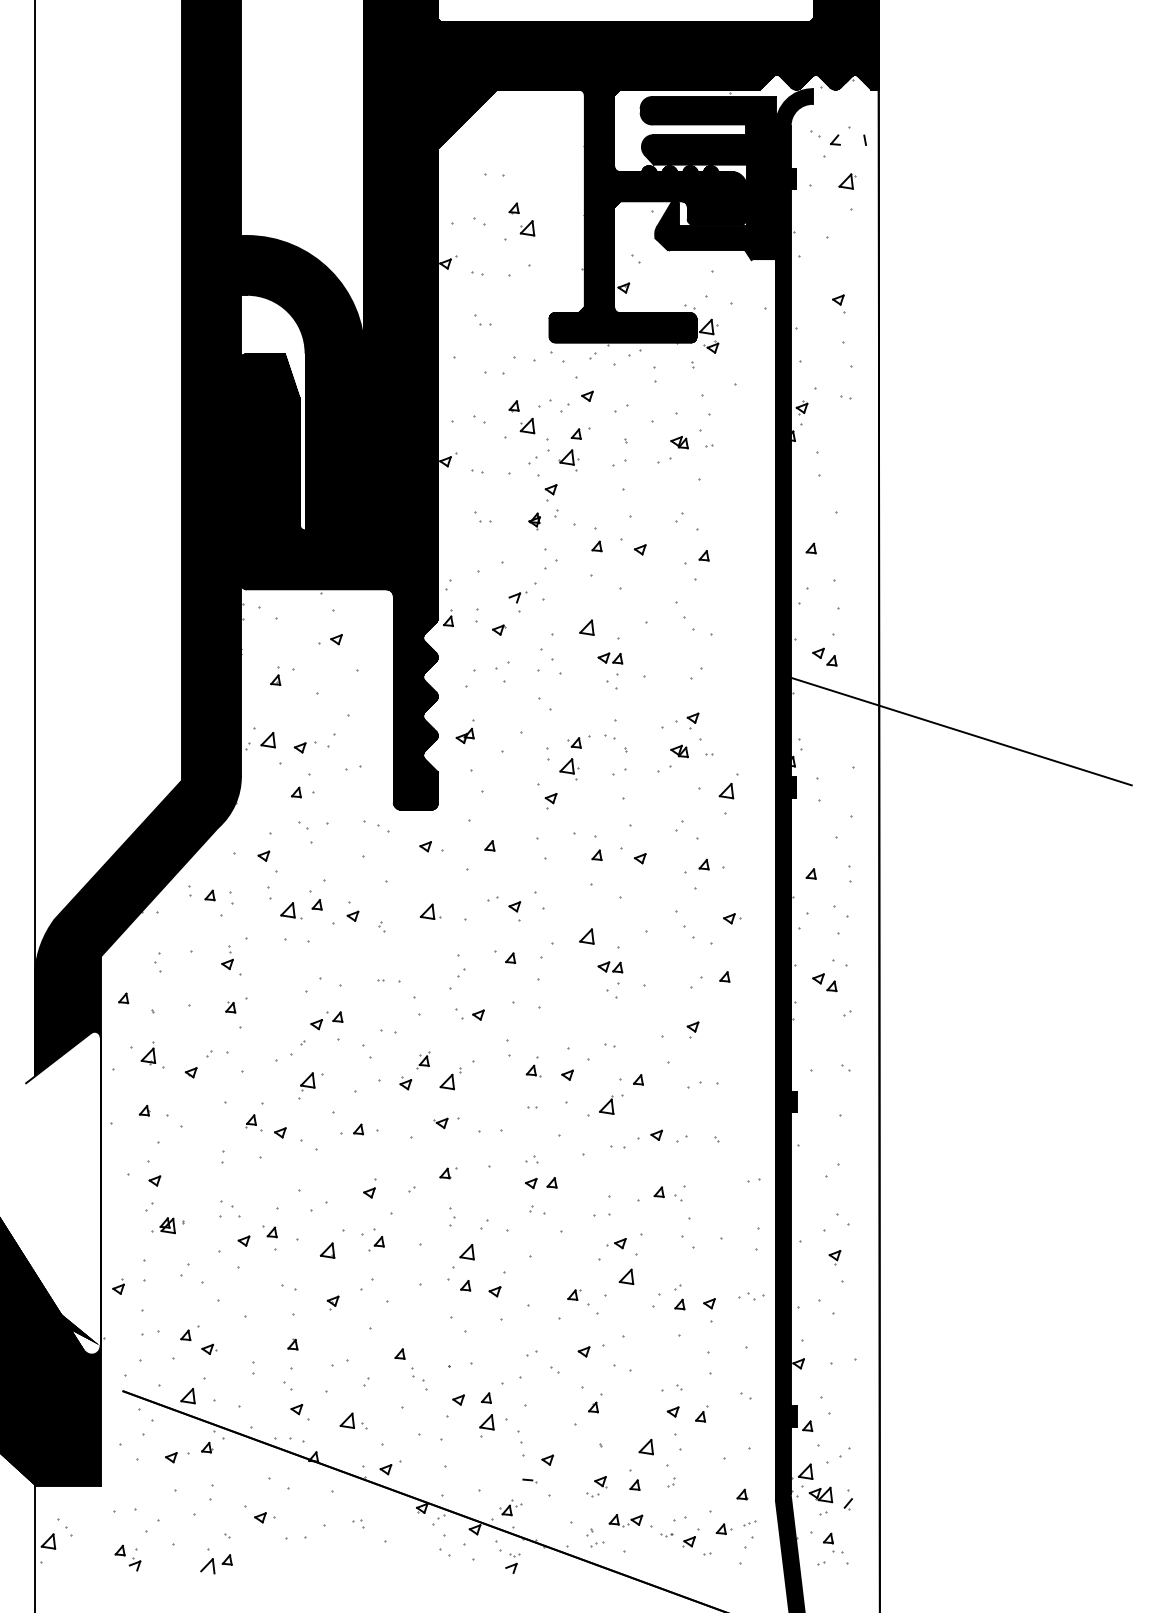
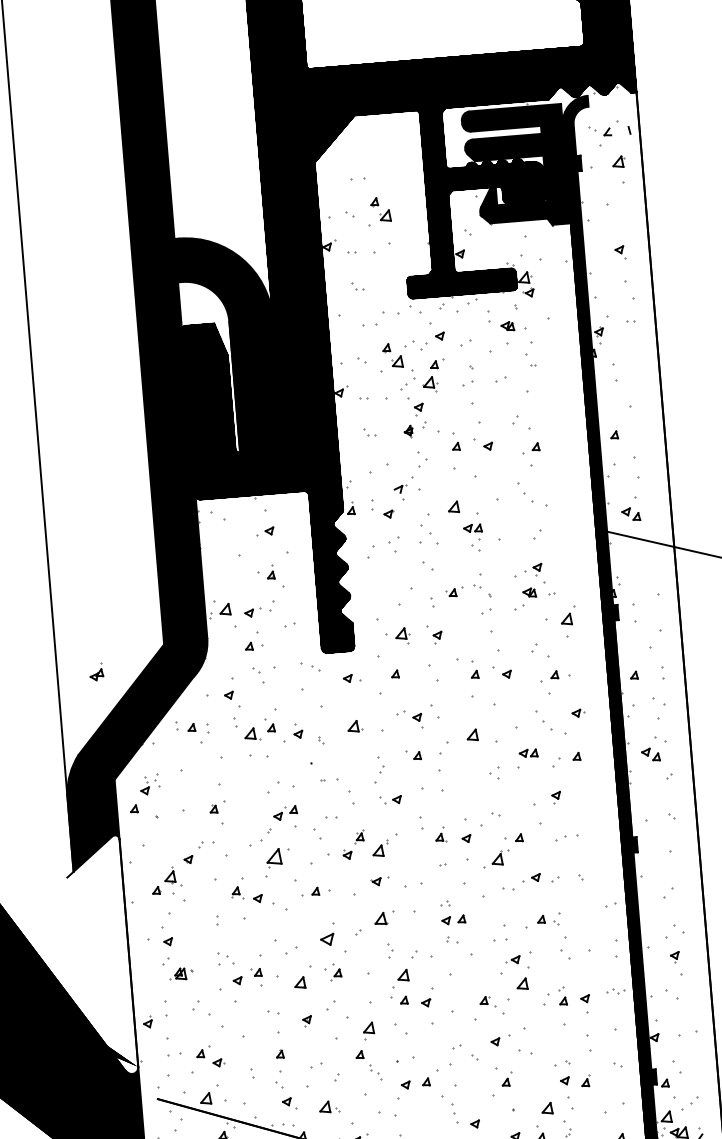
part: (679, 442) -> (507, 326), moved
part: (275, 675) -> (270, 571), moved
part: (464, 731) -> (96, 671), moved
part: (569, 769) -> (403, 636), moved
part: (227, 957) -> (144, 785), moved
part: (610, 967) -> (528, 753), moved
part: (152, 1054) -> (173, 875), moved
part: (310, 1085) -> (277, 861), size x1.4
part: (448, 1173) -> (384, 918), size x1.6
part: (369, 1188) -> (327, 934), size x1.6
part: (486, 1425) -> (368, 1030), moved

